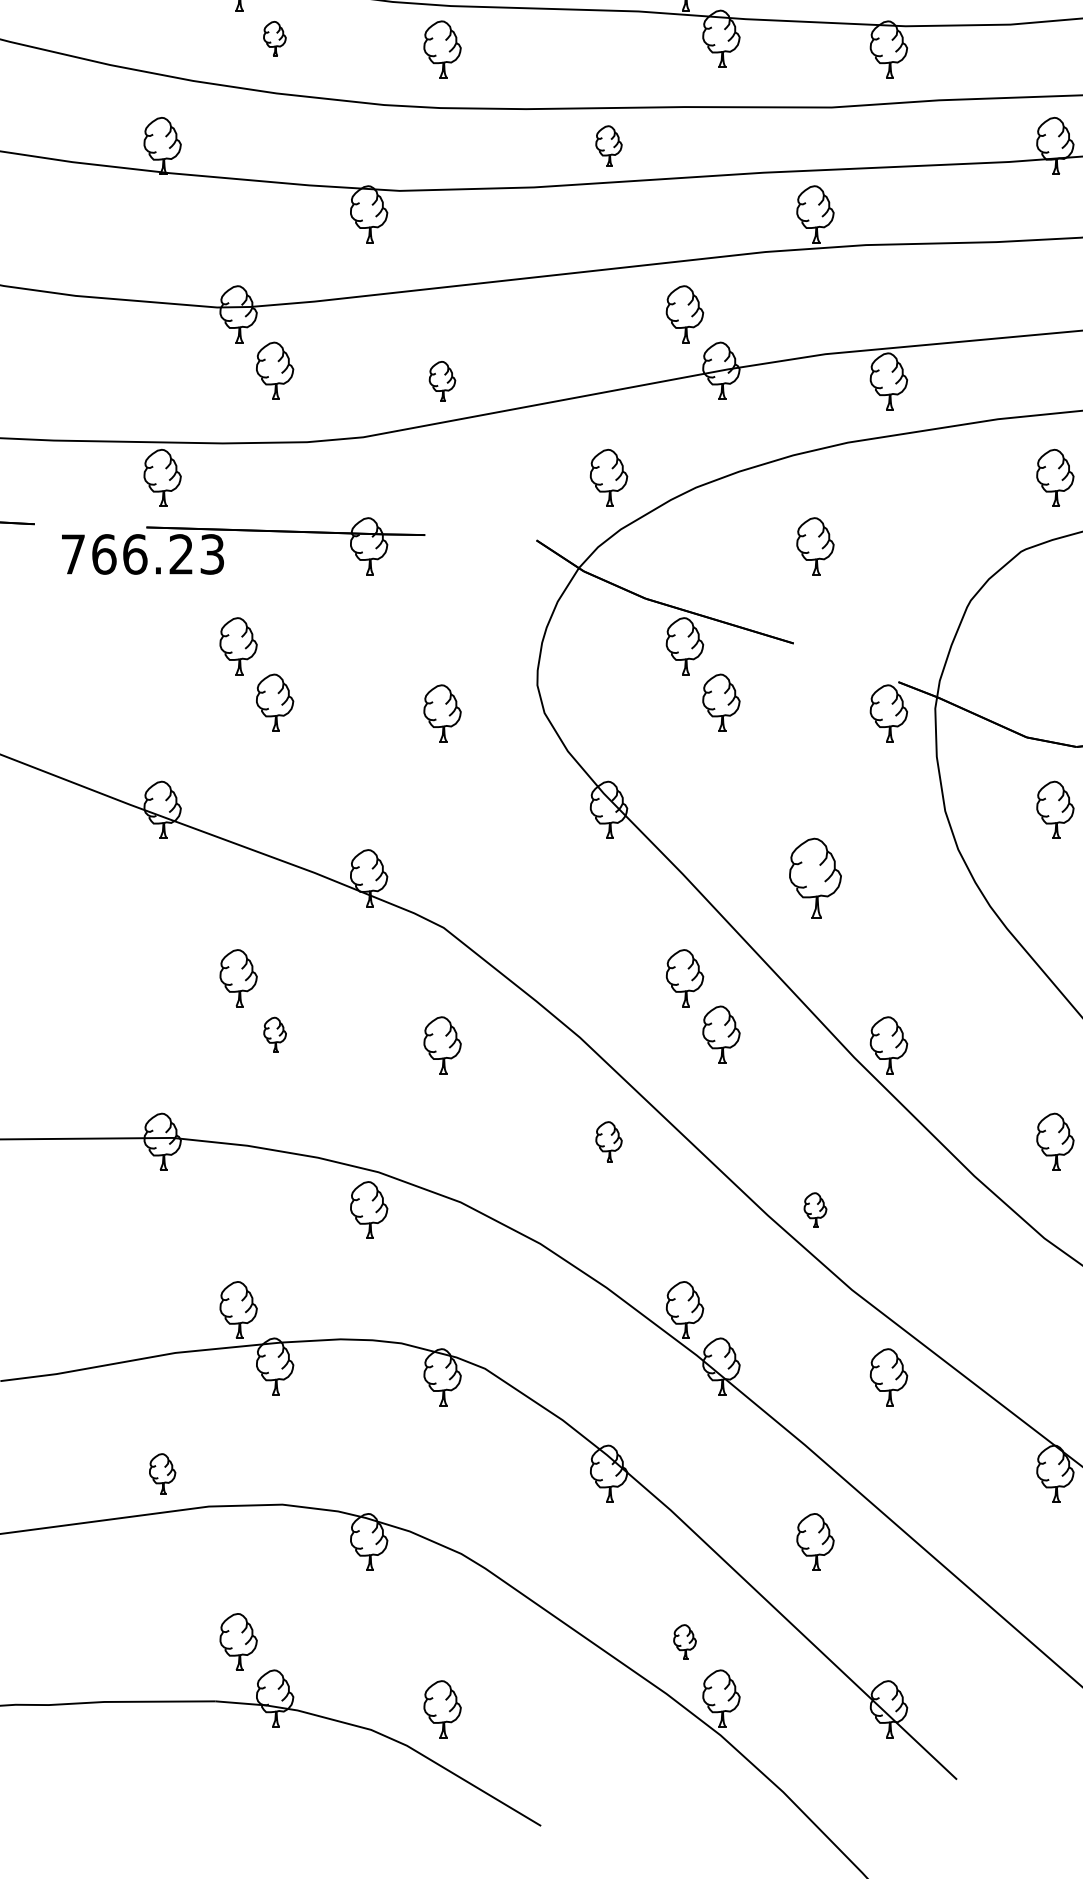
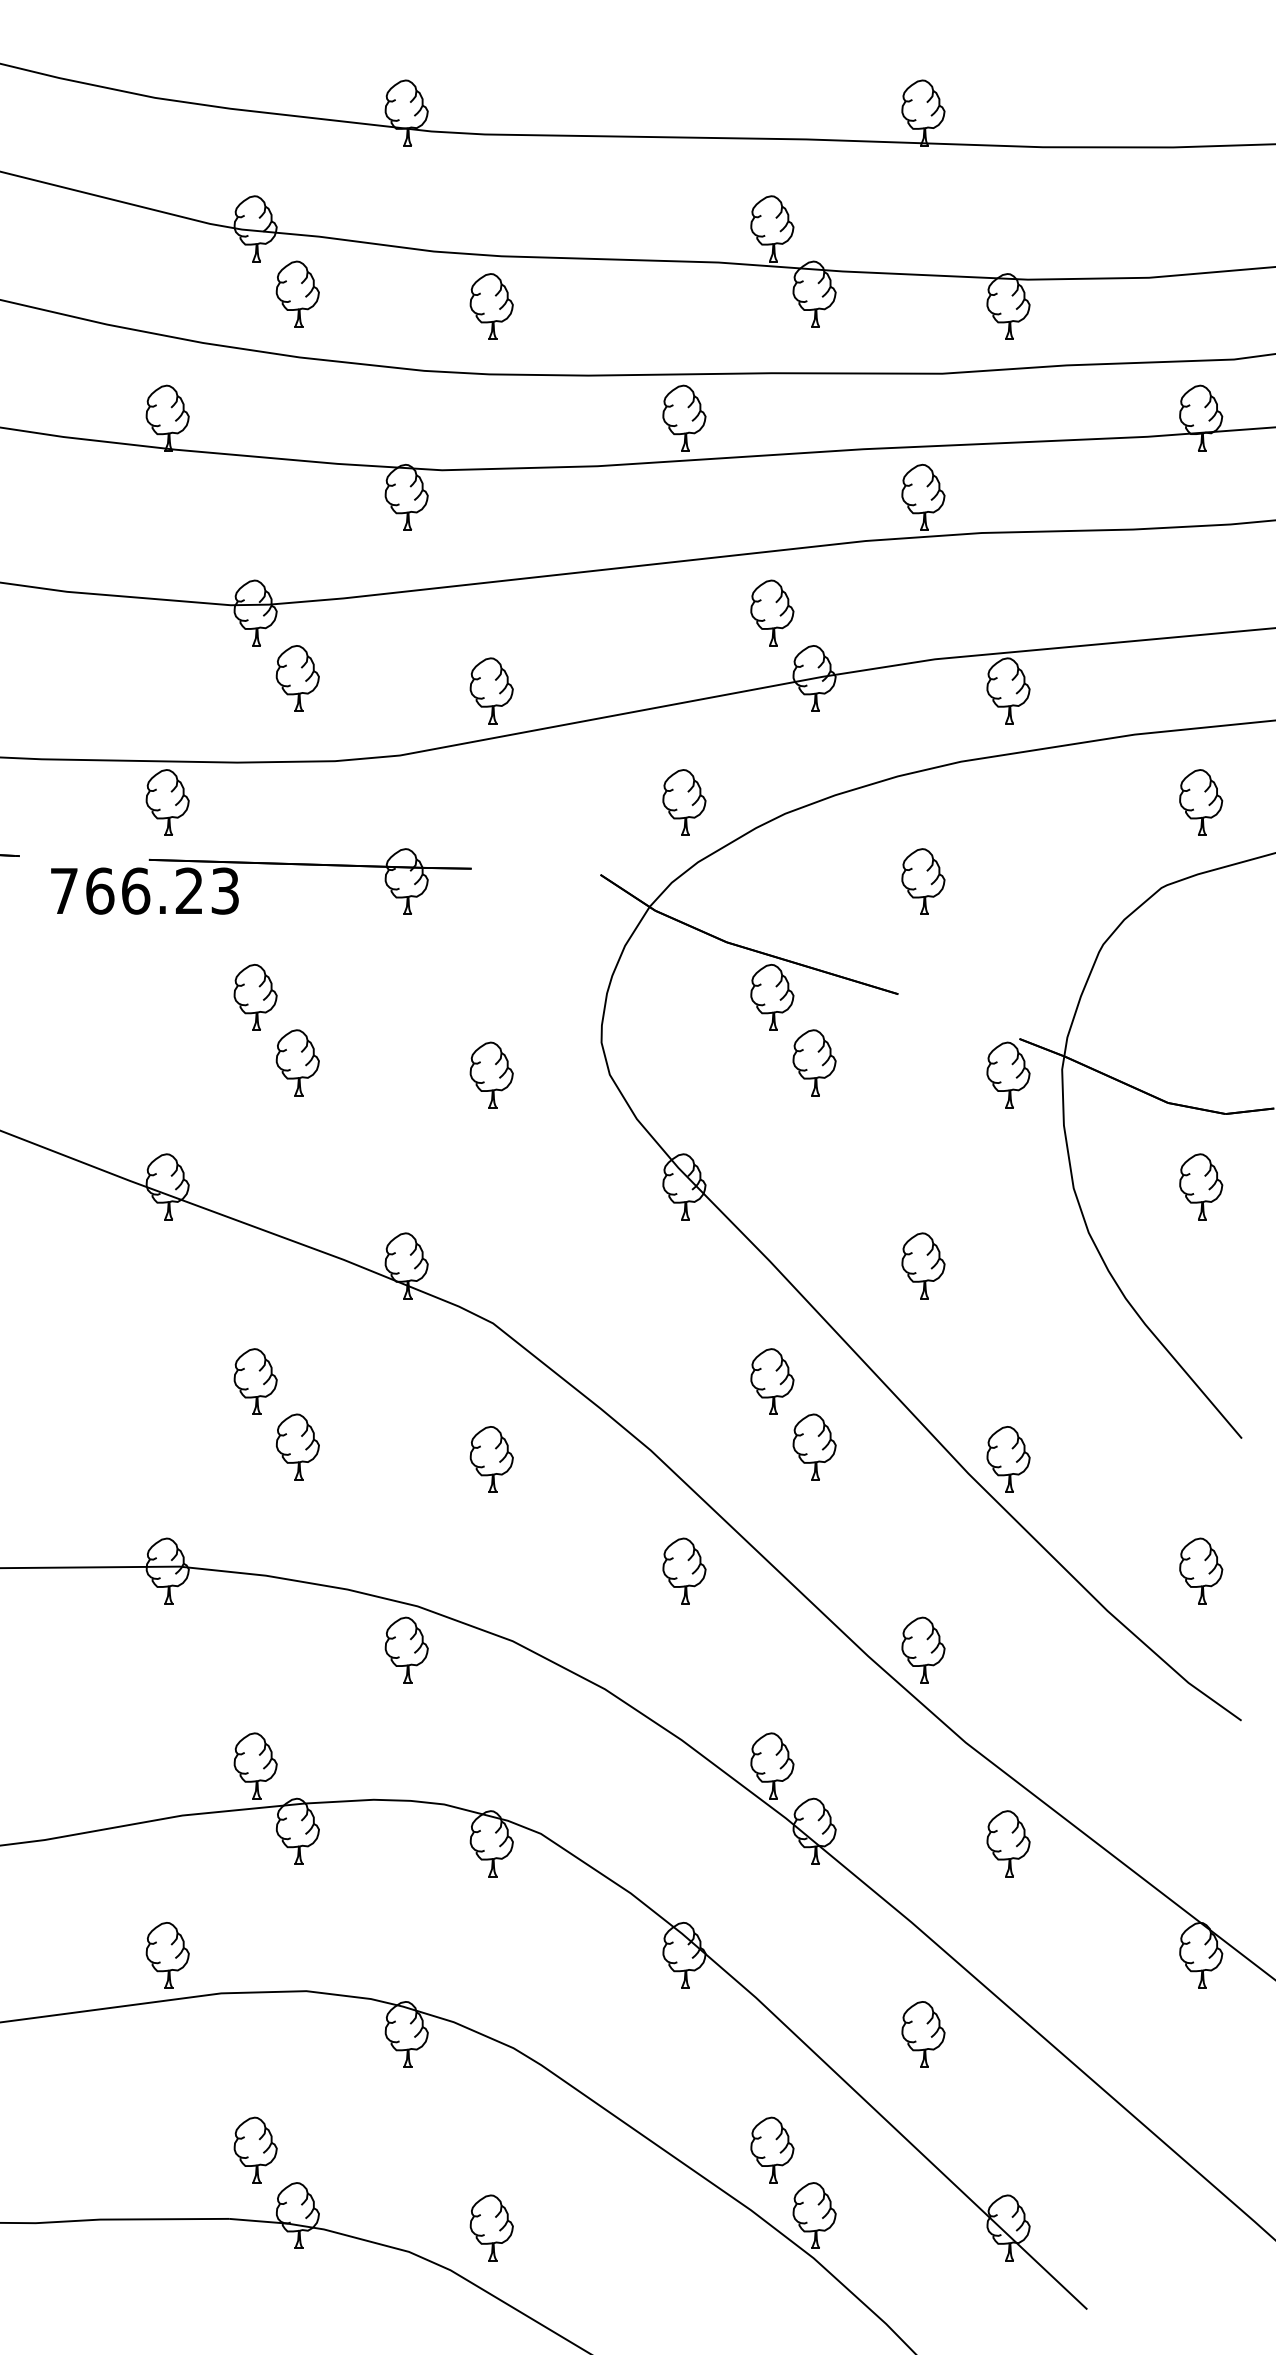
part: (274, 38) -> (297, 293), size x1.67
part: (609, 145) -> (684, 417), size x1.43
part: (442, 381) -> (491, 690), size x1.43
part: (815, 877) -> (923, 1265), size x0.71
part: (274, 1034) -> (297, 1446), size x1.67
part: (609, 1141) -> (684, 1570), size x1.43
part: (815, 1209) -> (923, 1649), size x1.67
part: (162, 1473) -> (167, 1955), size x1.43
part: (685, 1641) -> (772, 2149), size x1.67

